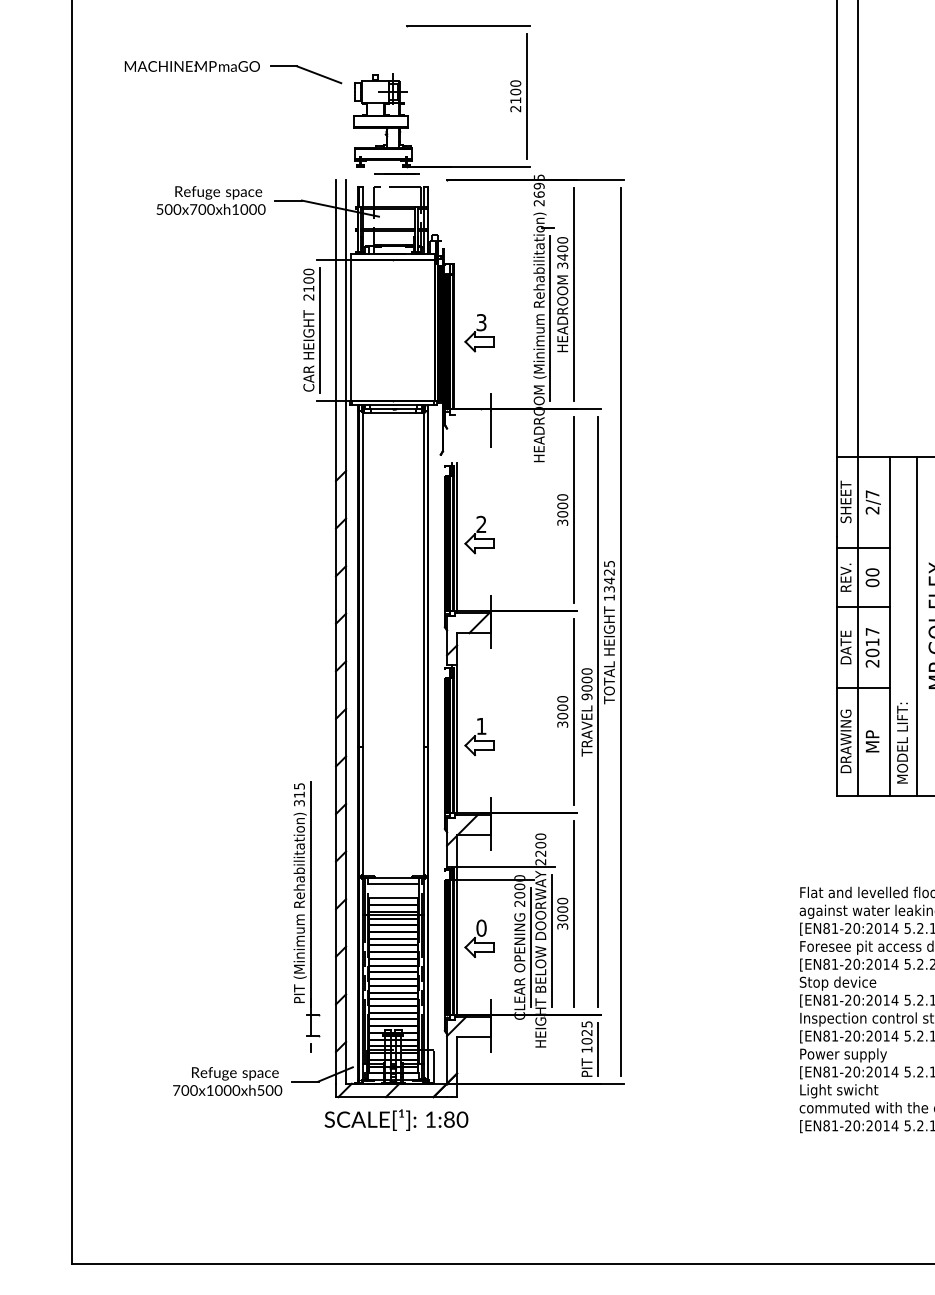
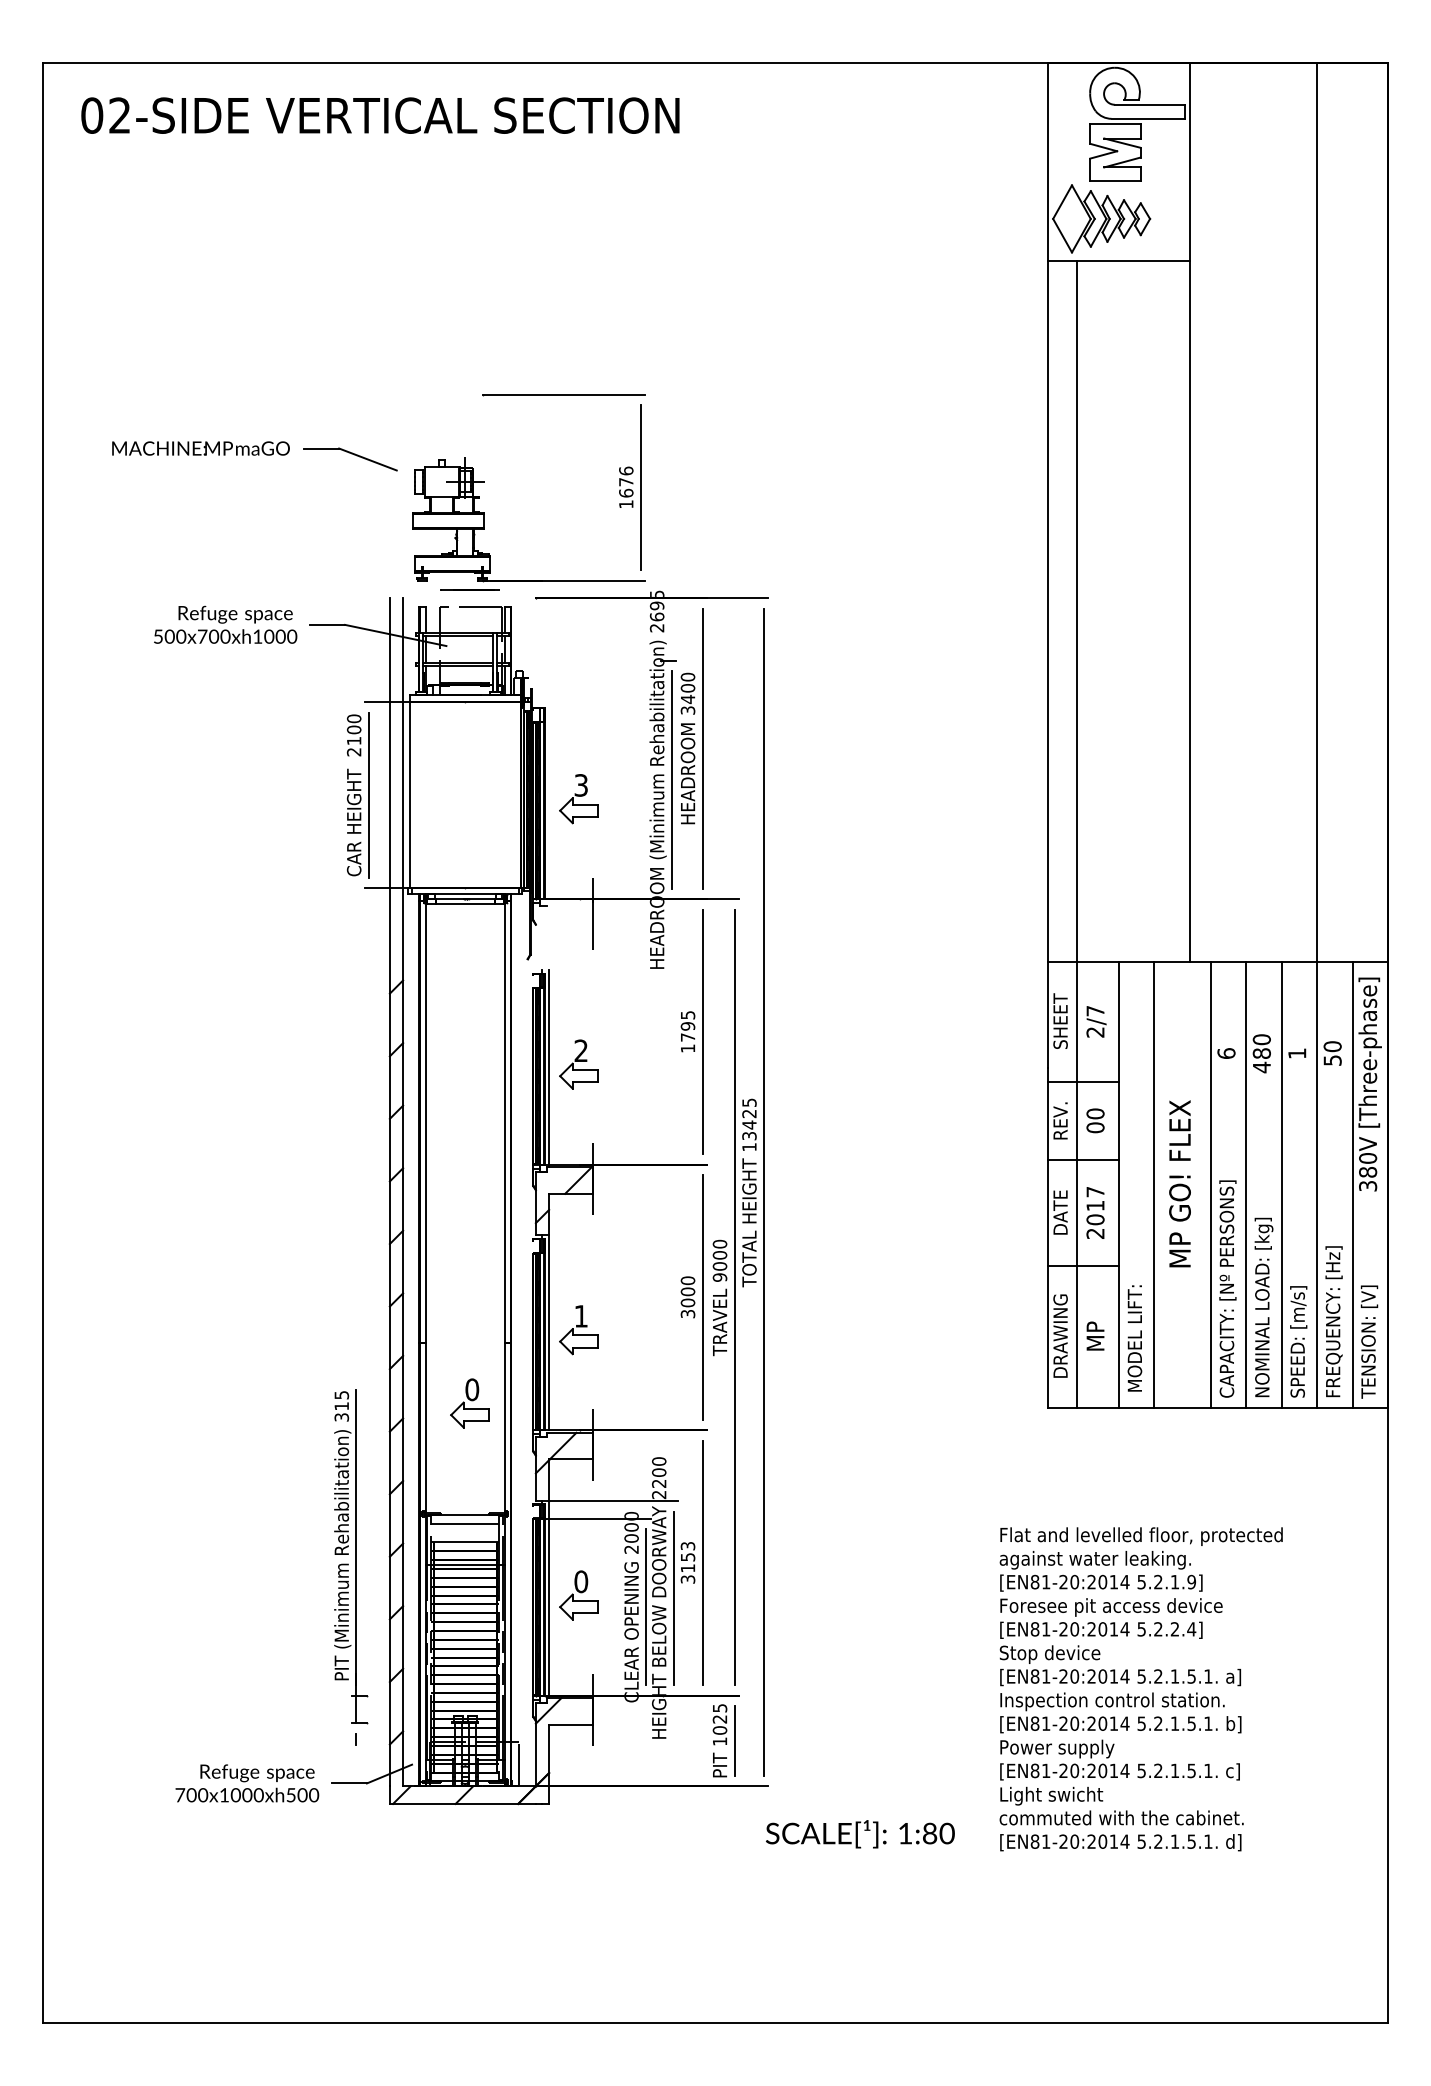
text: (515, 96) -> (626, 487), 2100 -> 1676
text: (562, 509) -> (687, 1031), 3000 -> 1795
part: (396, 792) -> (469, 1403), added
text: (562, 908) -> (687, 1556), 3000 -> 3153
text: (396, 1120) -> (860, 1834), moved

